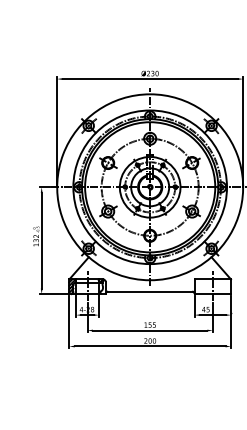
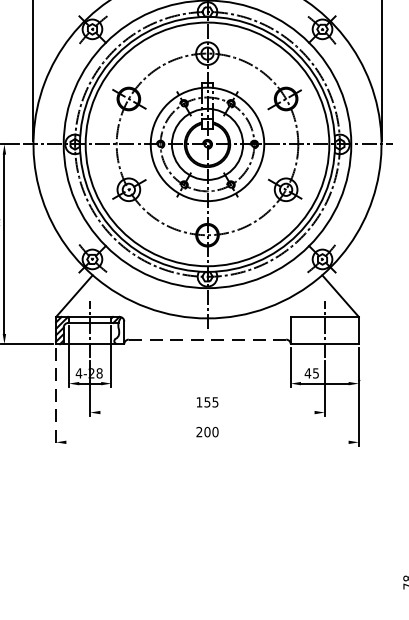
line: (149, 291) -> (206, 339), solid -> dashed
line: (69, 322) -> (56, 397), solid -> dashed
line: (149, 330) -> (206, 412), removed
line: (149, 346) -> (206, 442), removed

